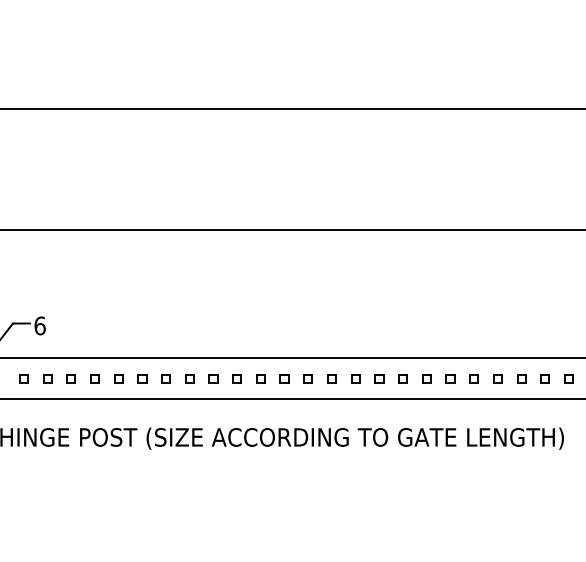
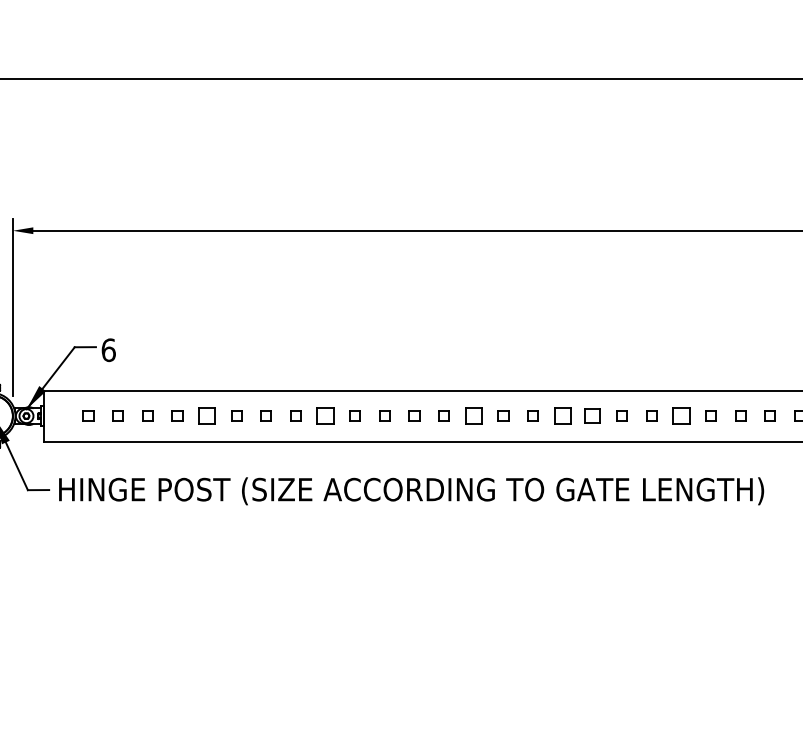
part: (118, 378) -> (206, 415), size x1.6
part: (213, 378) -> (325, 415), size x1.6
part: (331, 378) -> (473, 415), size x1.6
part: (402, 378) -> (562, 415), size x1.6
part: (426, 378) -> (592, 415), size x1.4
part: (497, 378) -> (681, 415), size x1.6

